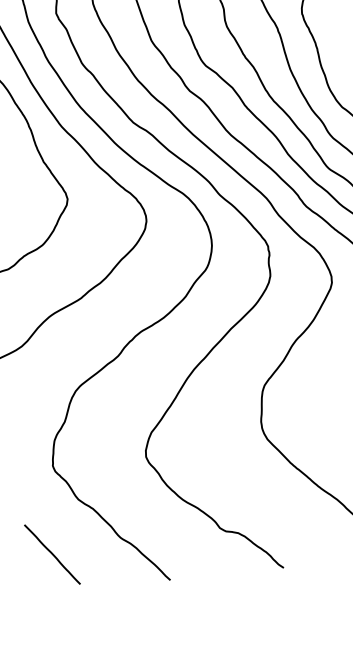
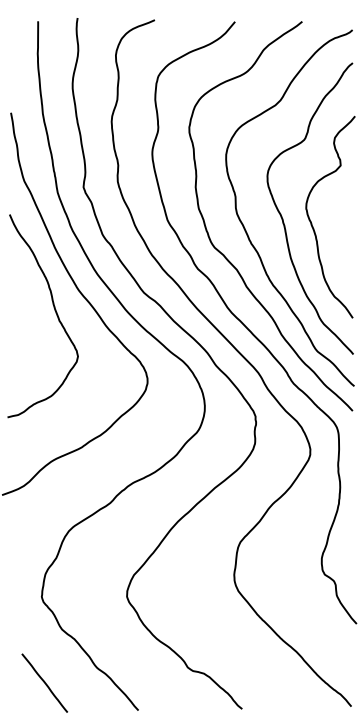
line: (52, 553) -> (44, 682), moved

